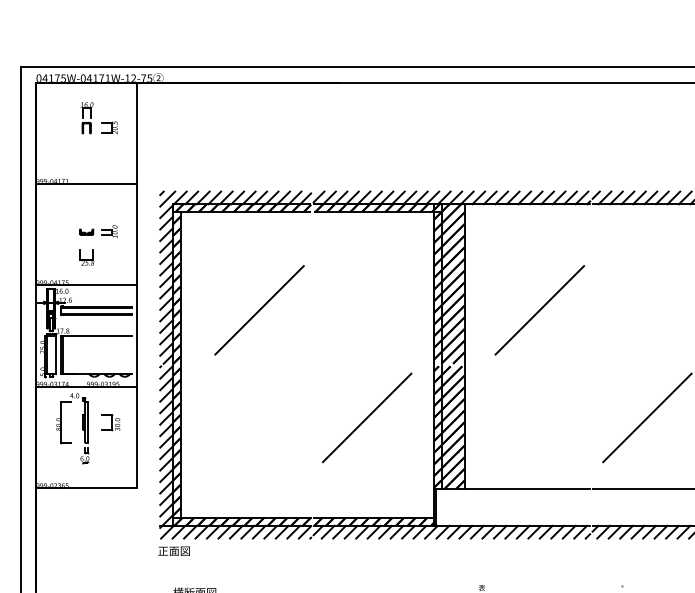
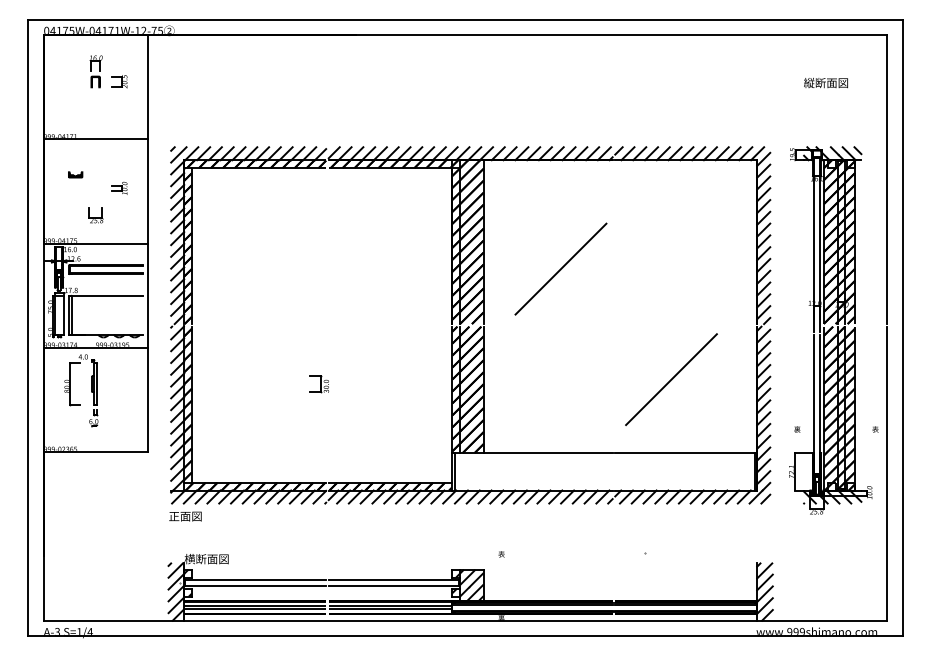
part: (86, 231) -> (75, 174), moved
line: (258, 309) -> (272, 268), removed
line: (366, 417) -> (383, 379), removed
part: (109, 422) -> (318, 384), moved

